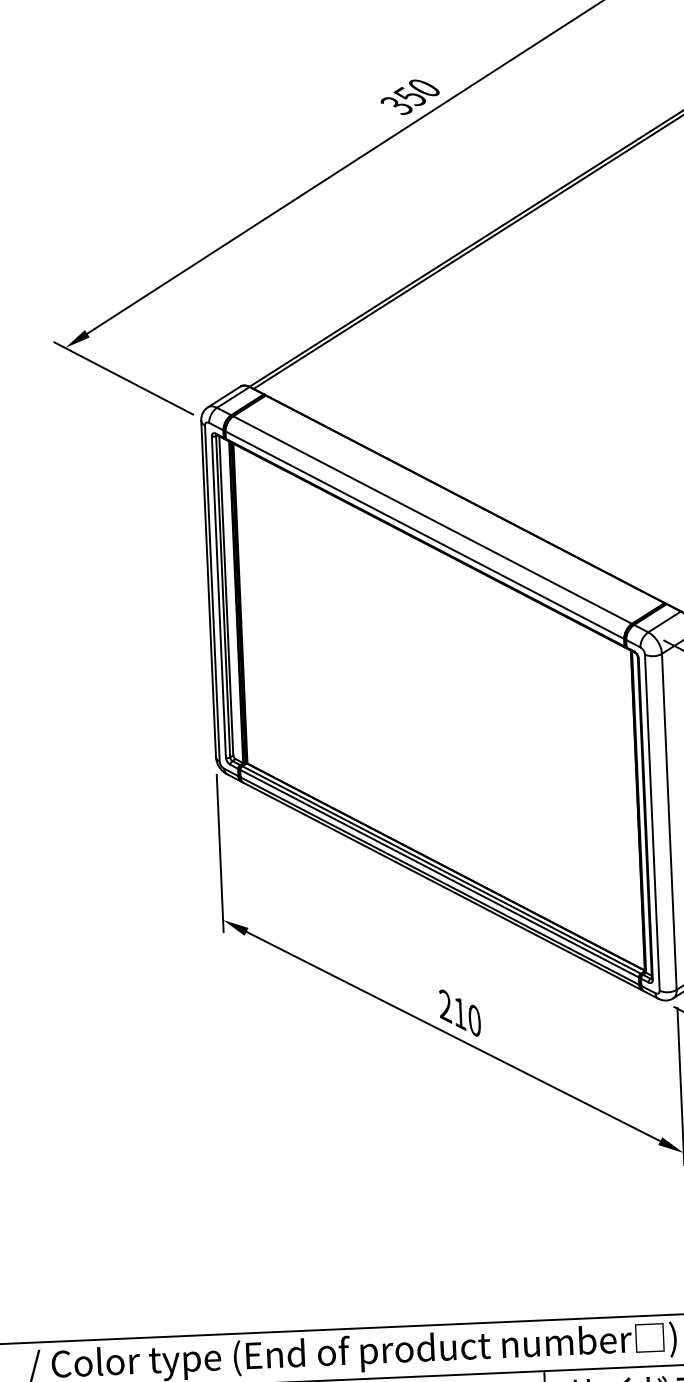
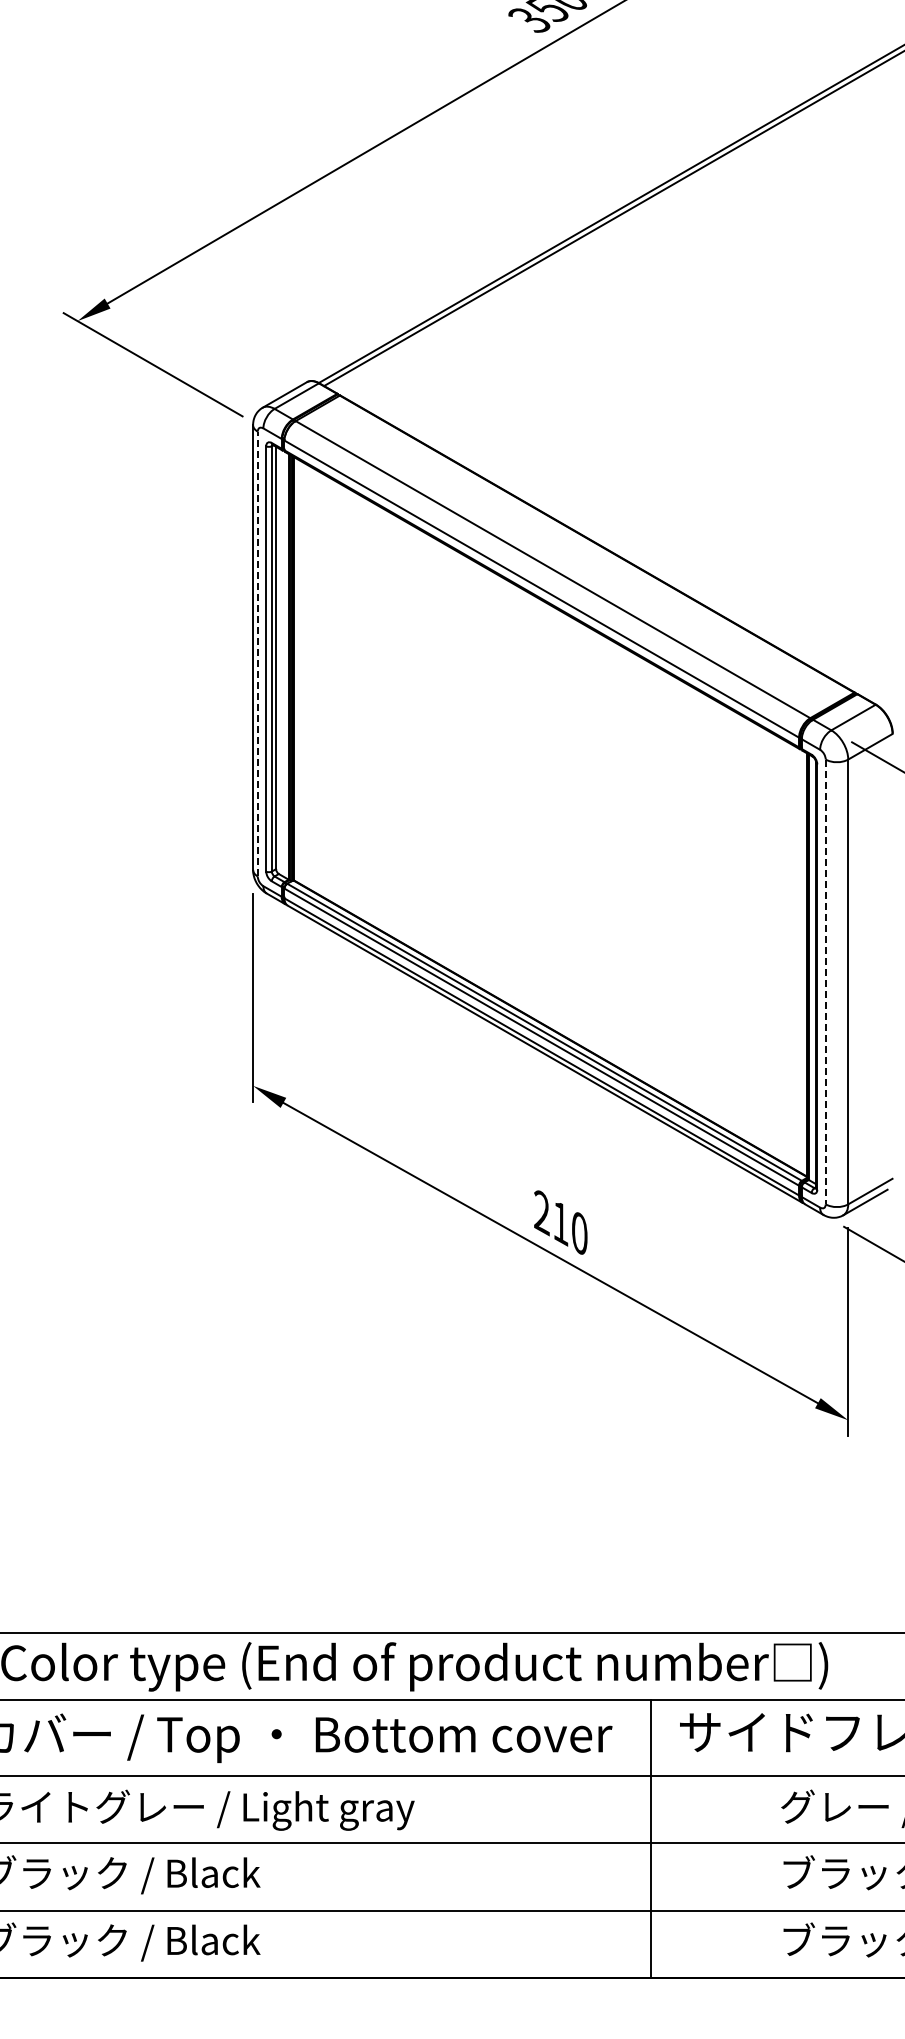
line: (212, 593) -> (257, 653), solid -> dashed
line: (652, 823) -> (825, 982), solid -> dashed

